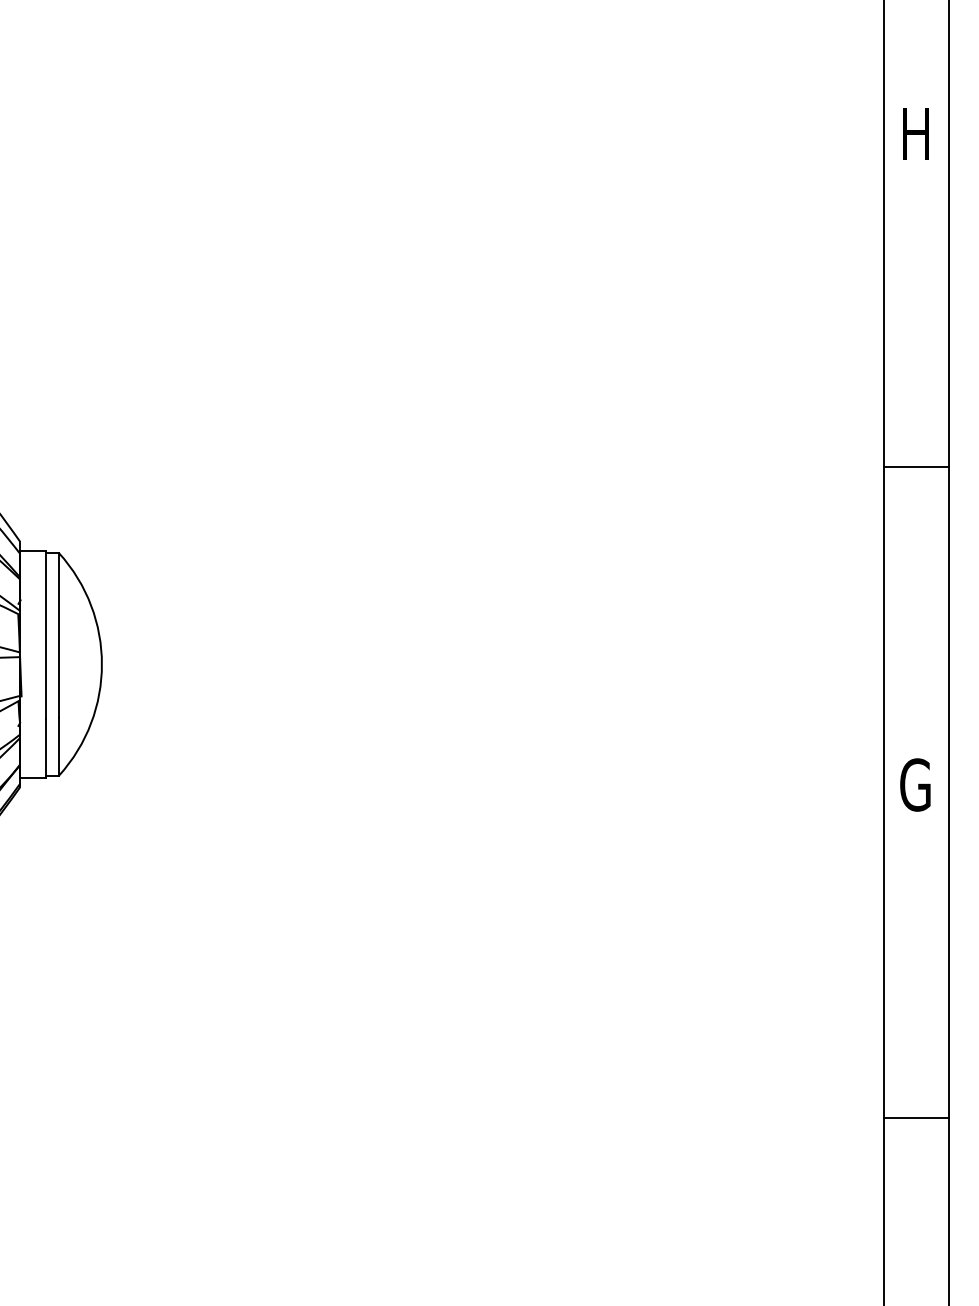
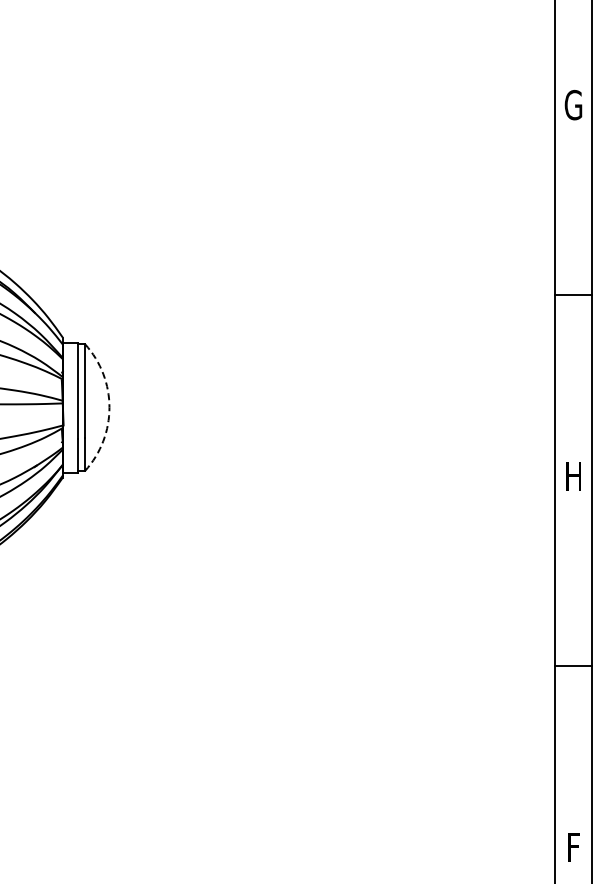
text: (915, 133) -> (573, 104), H -> G
arc: (101, 664) -> (109, 407), solid -> dashed
text: (915, 785) -> (573, 476), G -> H

